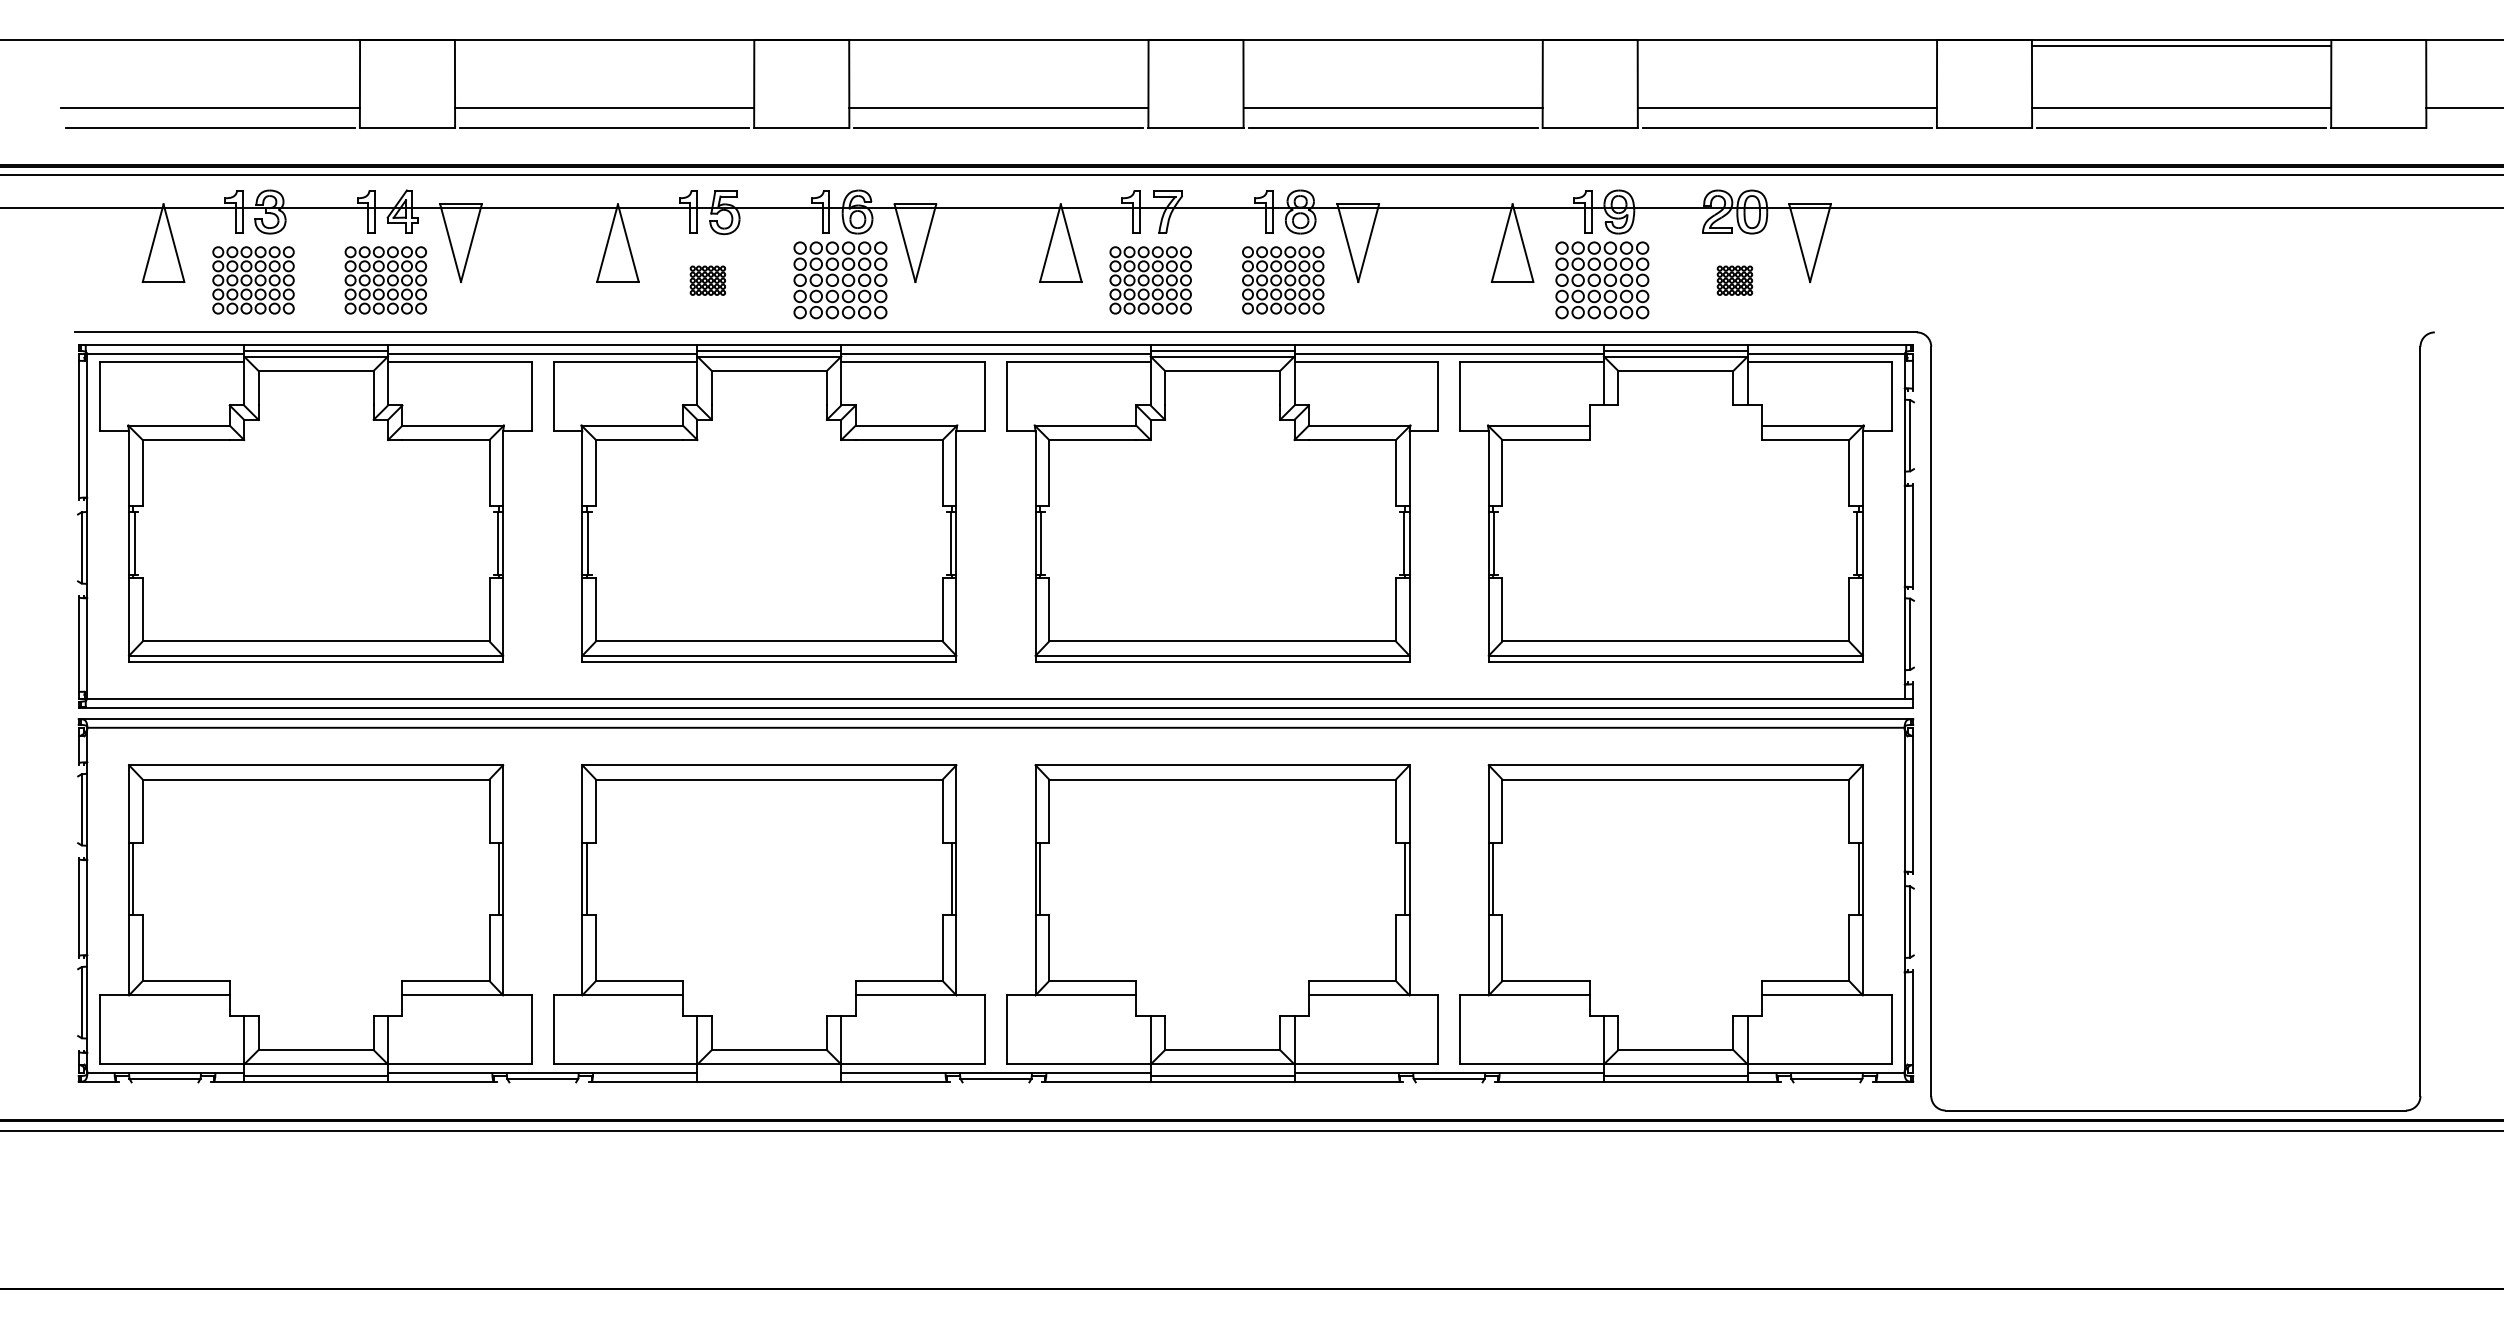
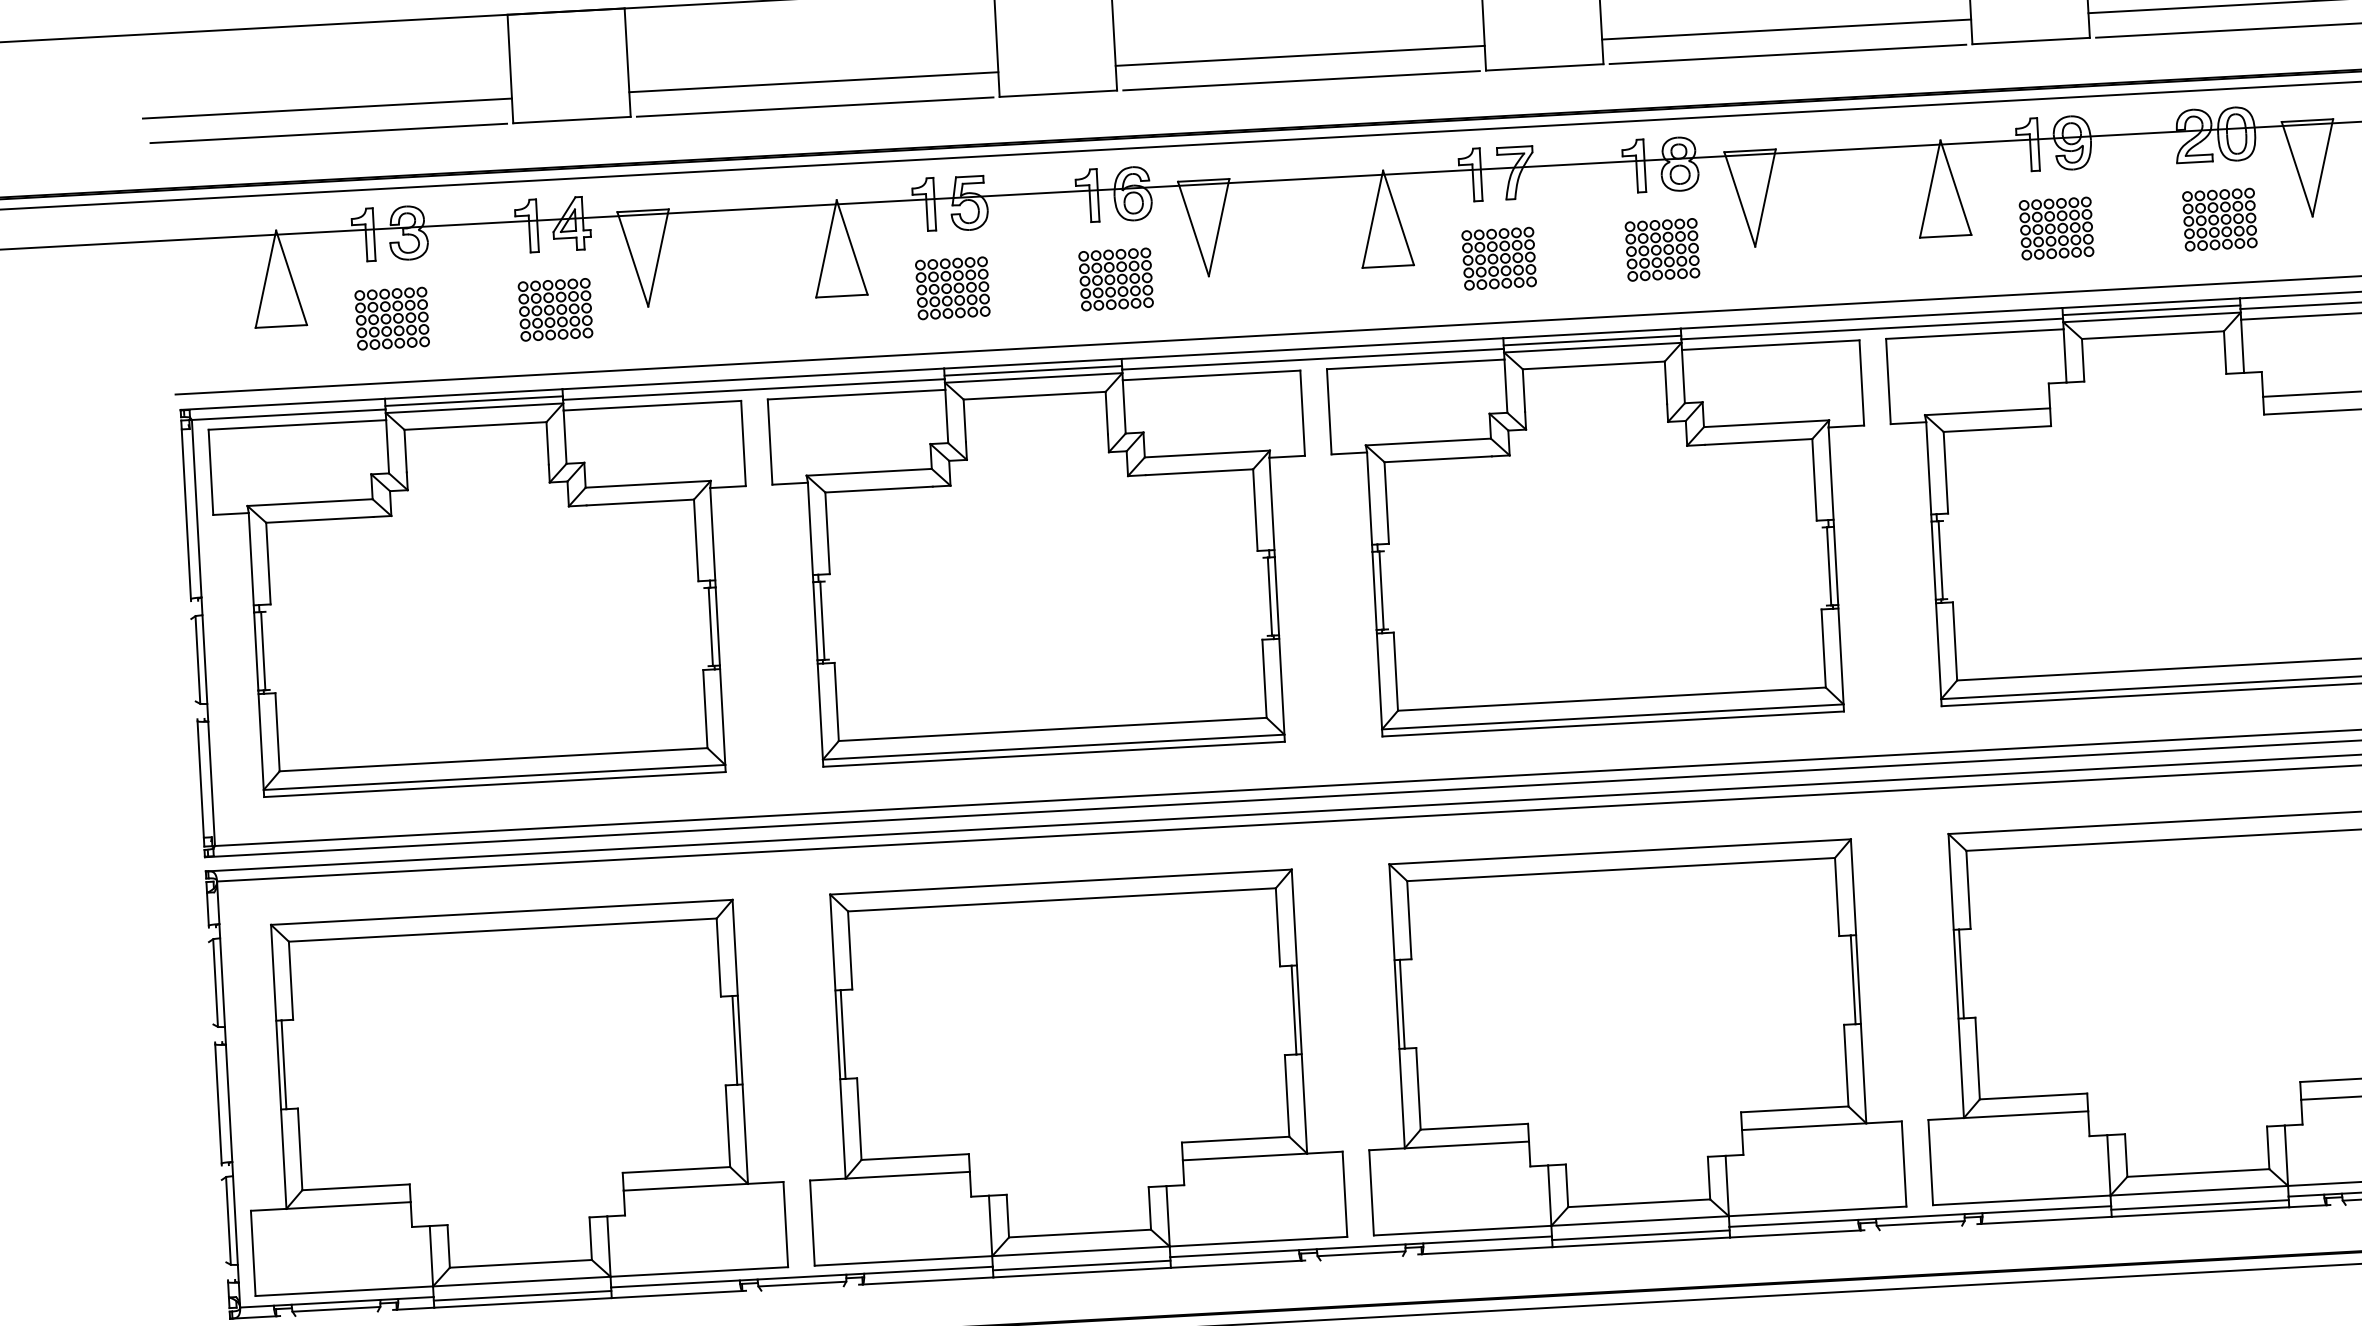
part: (253, 280) -> (392, 318), size x0.71
part: (385, 280) -> (555, 309), size x0.71
part: (707, 280) -> (952, 288), size x1.67
part: (839, 280) -> (1115, 279), size x0.62
part: (1150, 280) -> (1498, 258), size x0.71
part: (1282, 280) -> (1661, 249), size x0.71
part: (1602, 280) -> (2056, 228), size x0.62
part: (1734, 280) -> (2219, 219), size x1.67
line: (769, 1076) -> (1081, 1266), added

